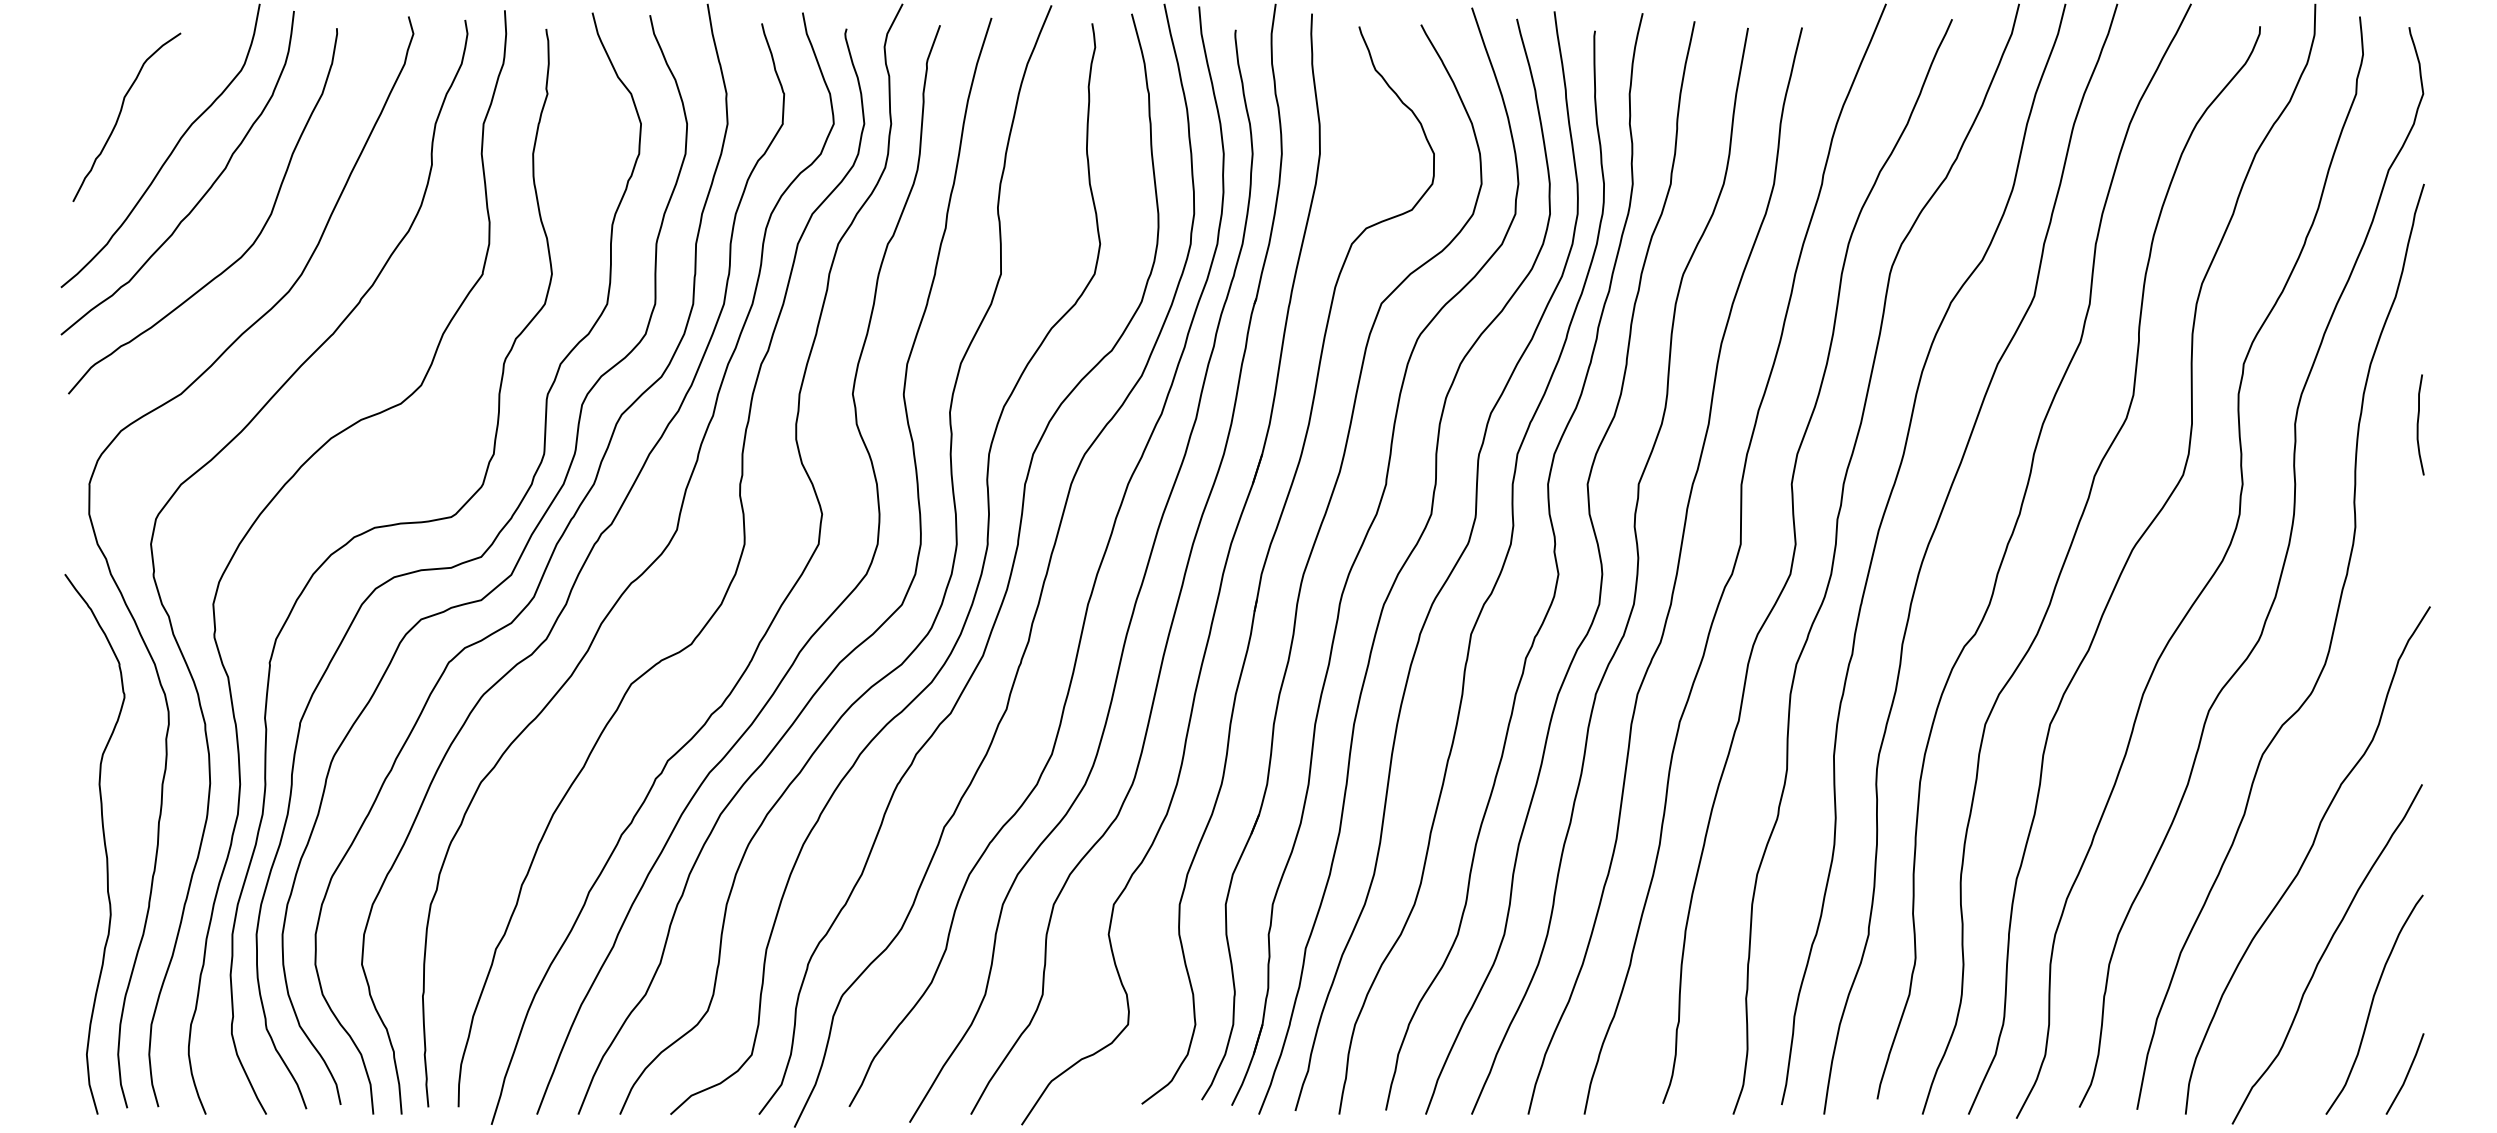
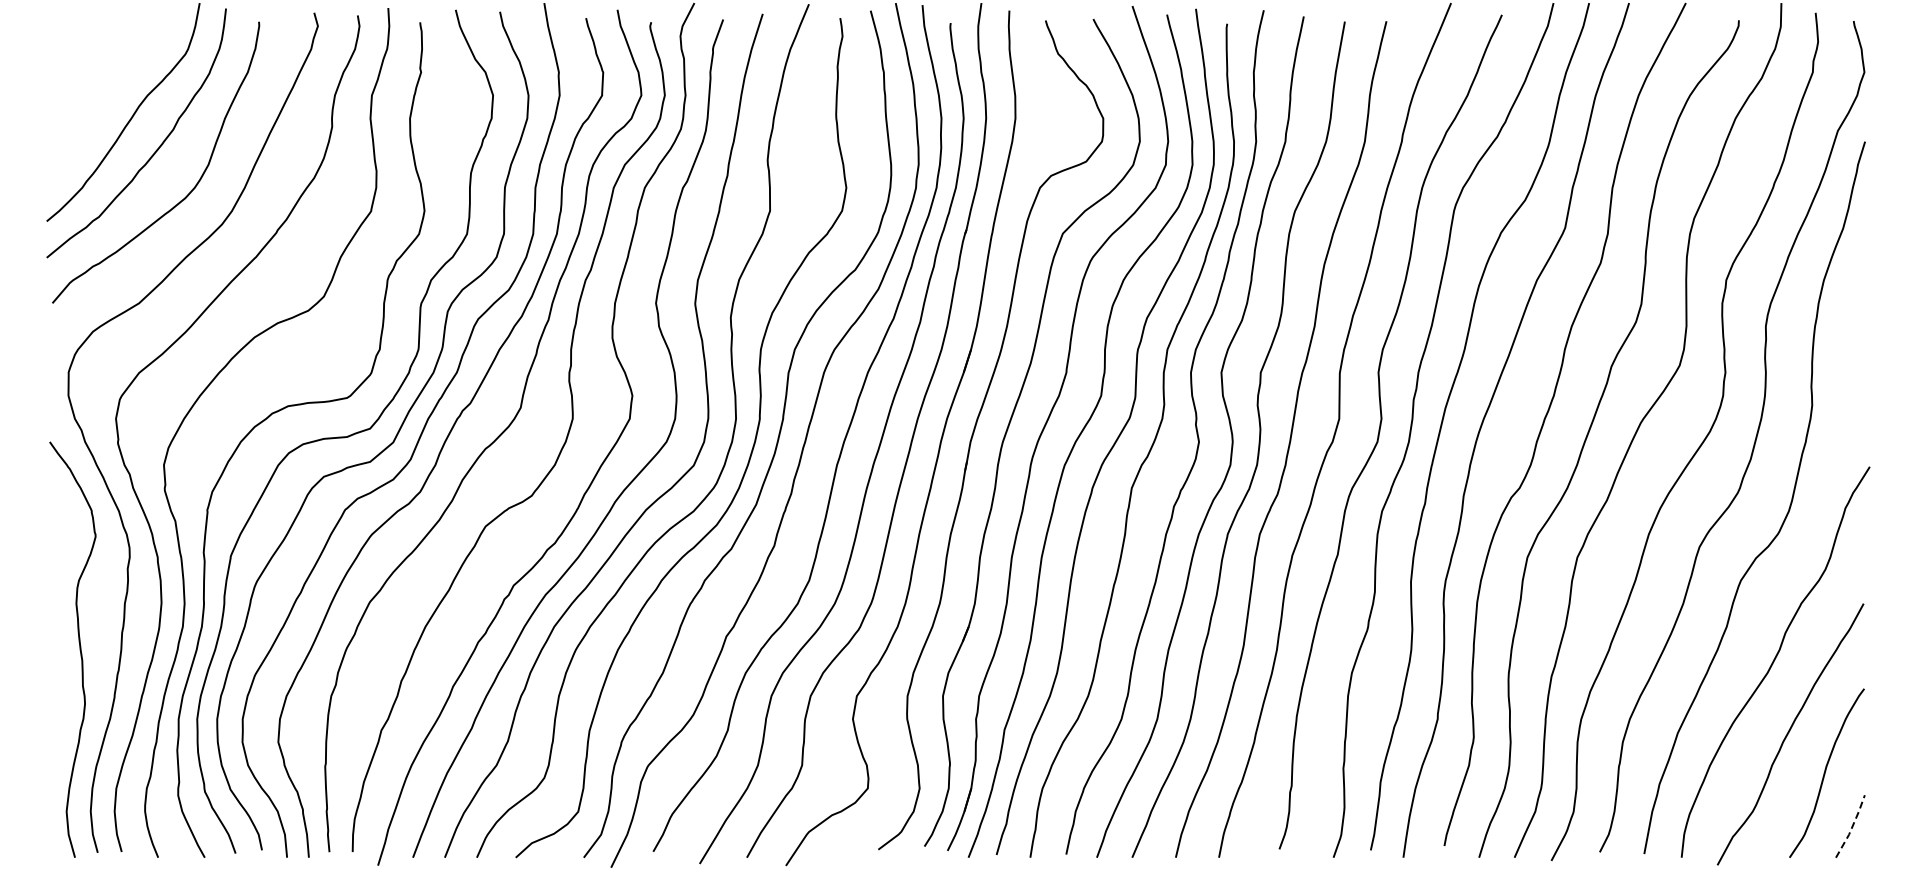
curve: (120, 116) -> (92, 89), removed
curve: (2419, 424) -> (1861, 326), removed
line: (2407, 1073) -> (1852, 826), solid -> dashed

